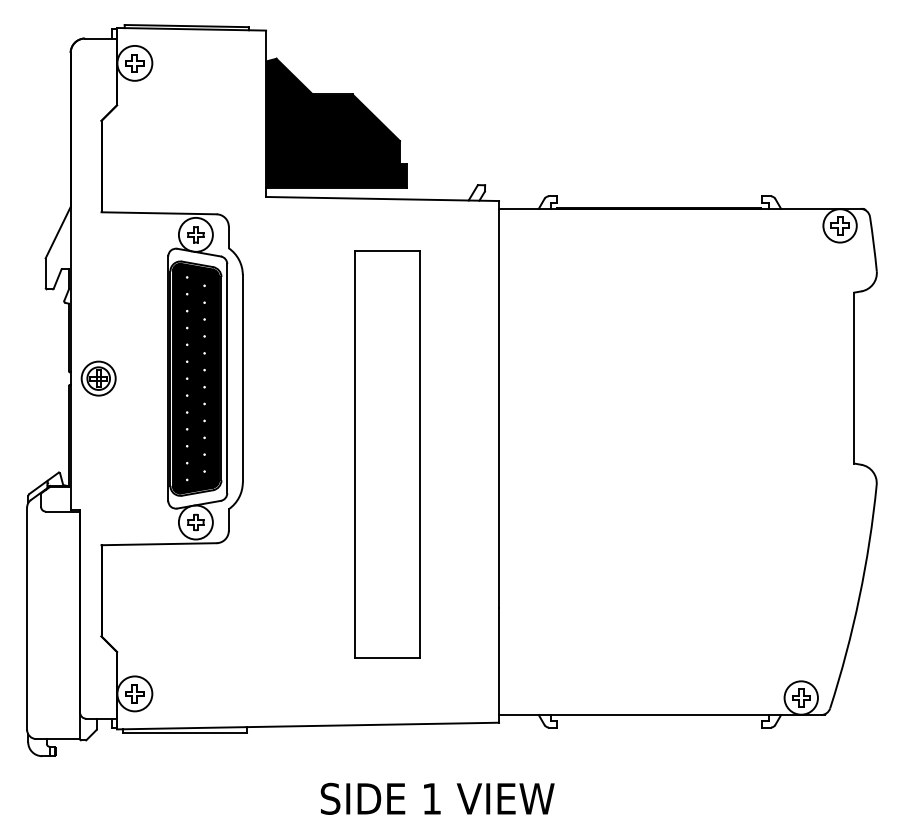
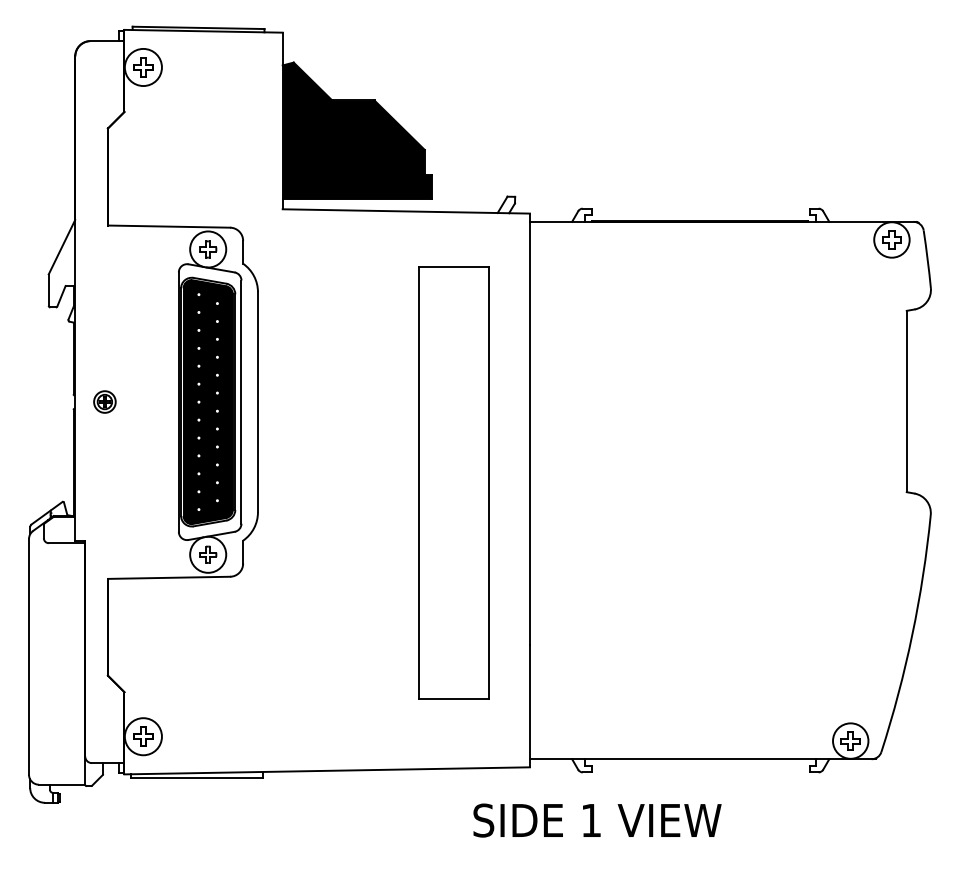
part: (98, 378) -> (104, 401), size x0.6
part: (387, 454) -> (453, 482), moved
text: (437, 798) -> (597, 820), moved

